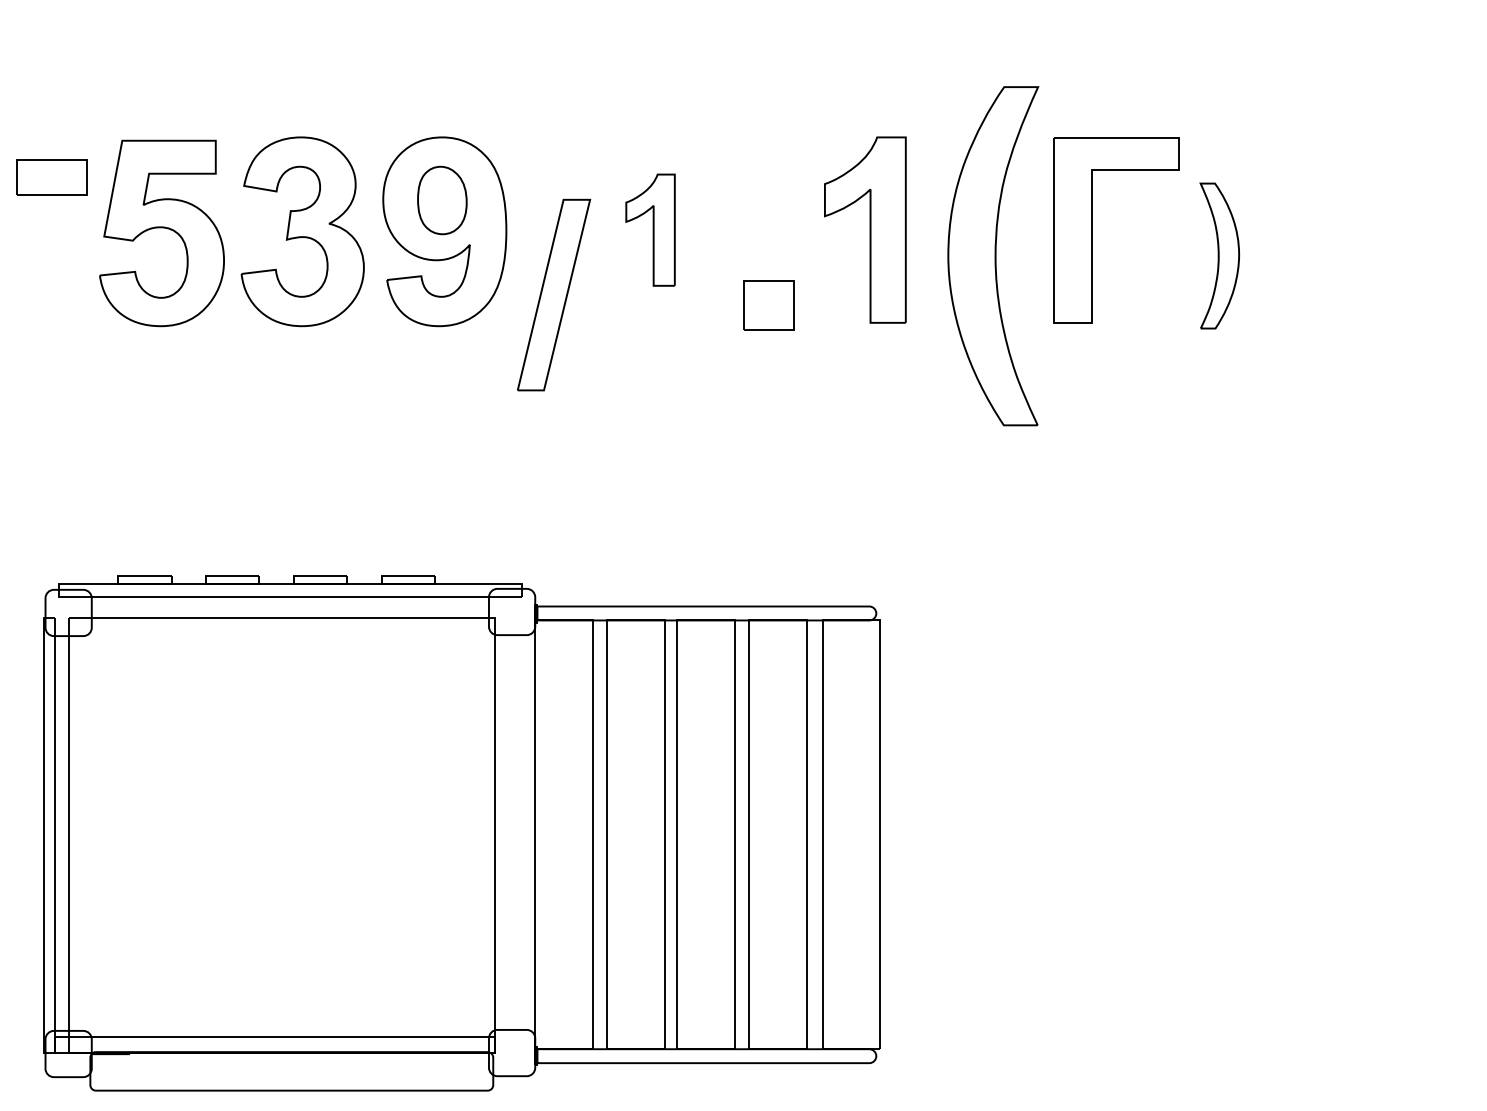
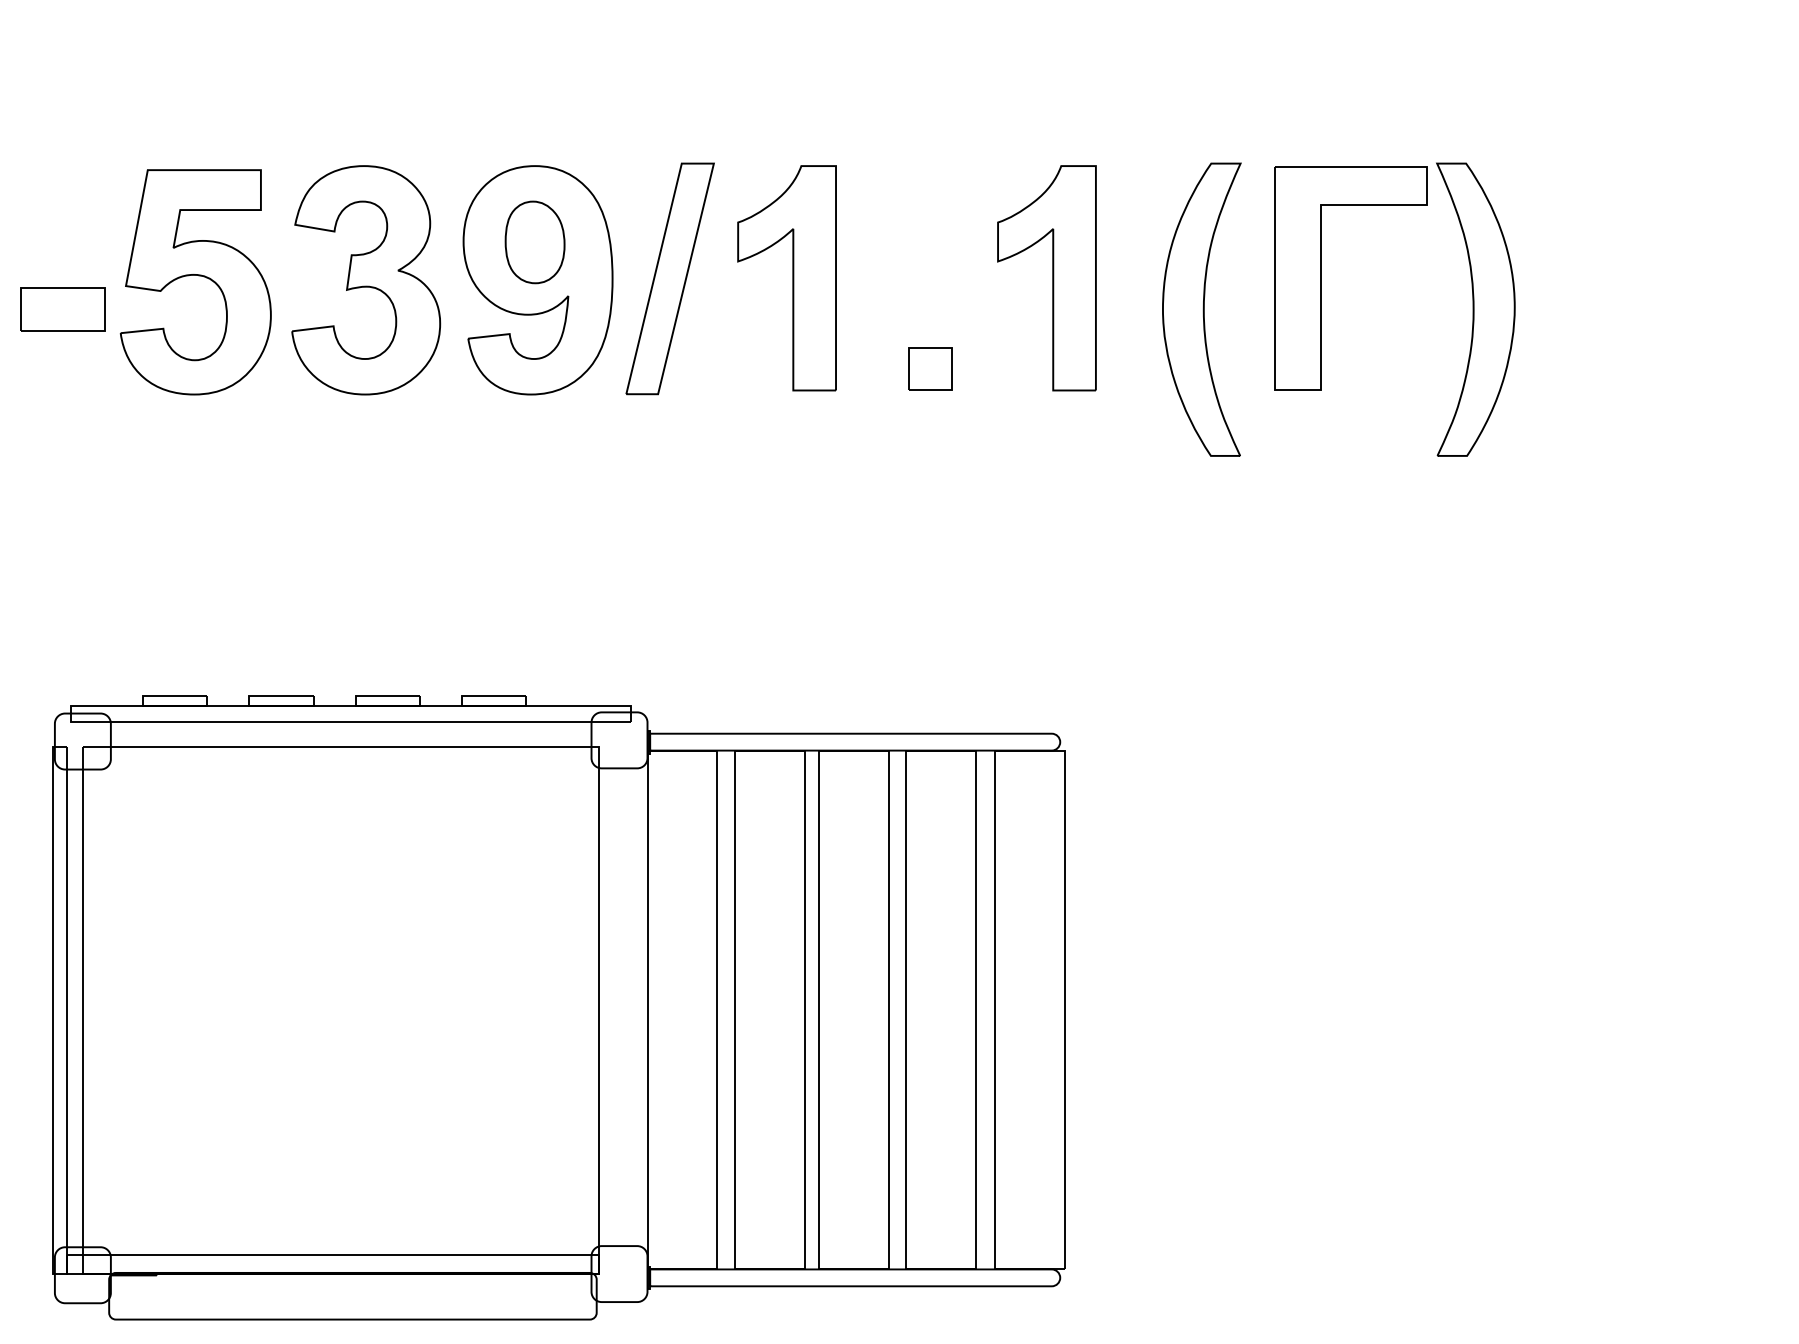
part: (51, 177) -> (62, 309), moved
part: (650, 230) -> (786, 278), size x1.67
part: (993, 255) -> (1201, 309), size x0.71
part: (1219, 255) -> (1475, 309), size x1.67
part: (553, 294) -> (669, 278), moved
part: (769, 304) -> (930, 368), size x0.71

